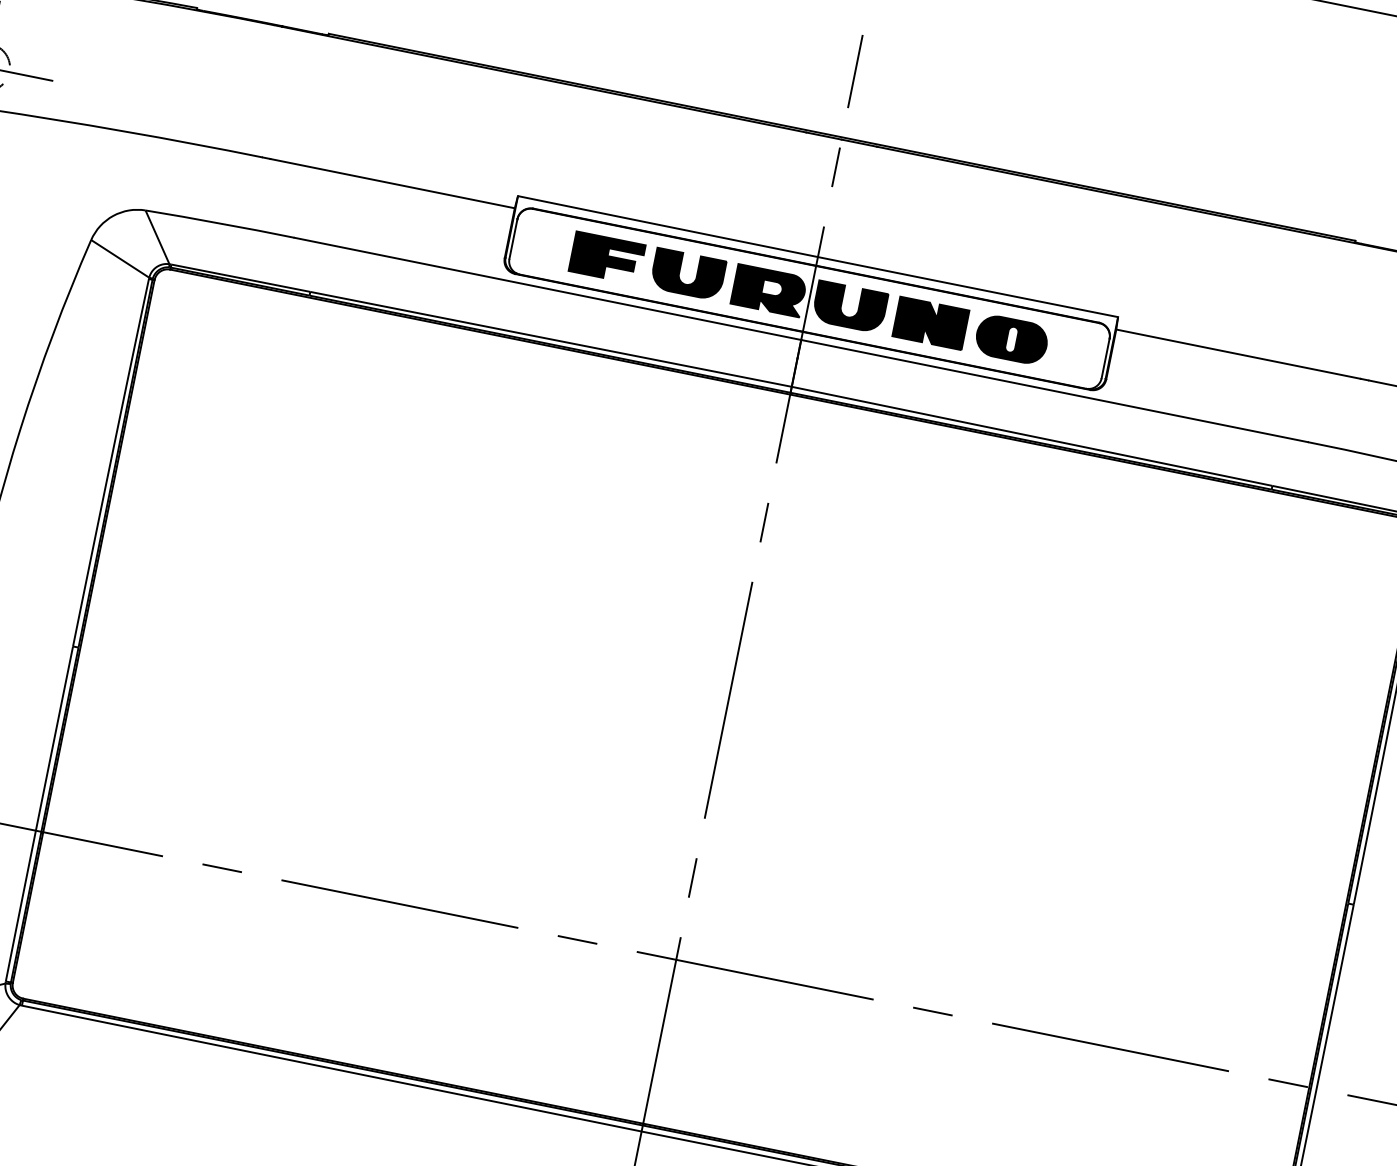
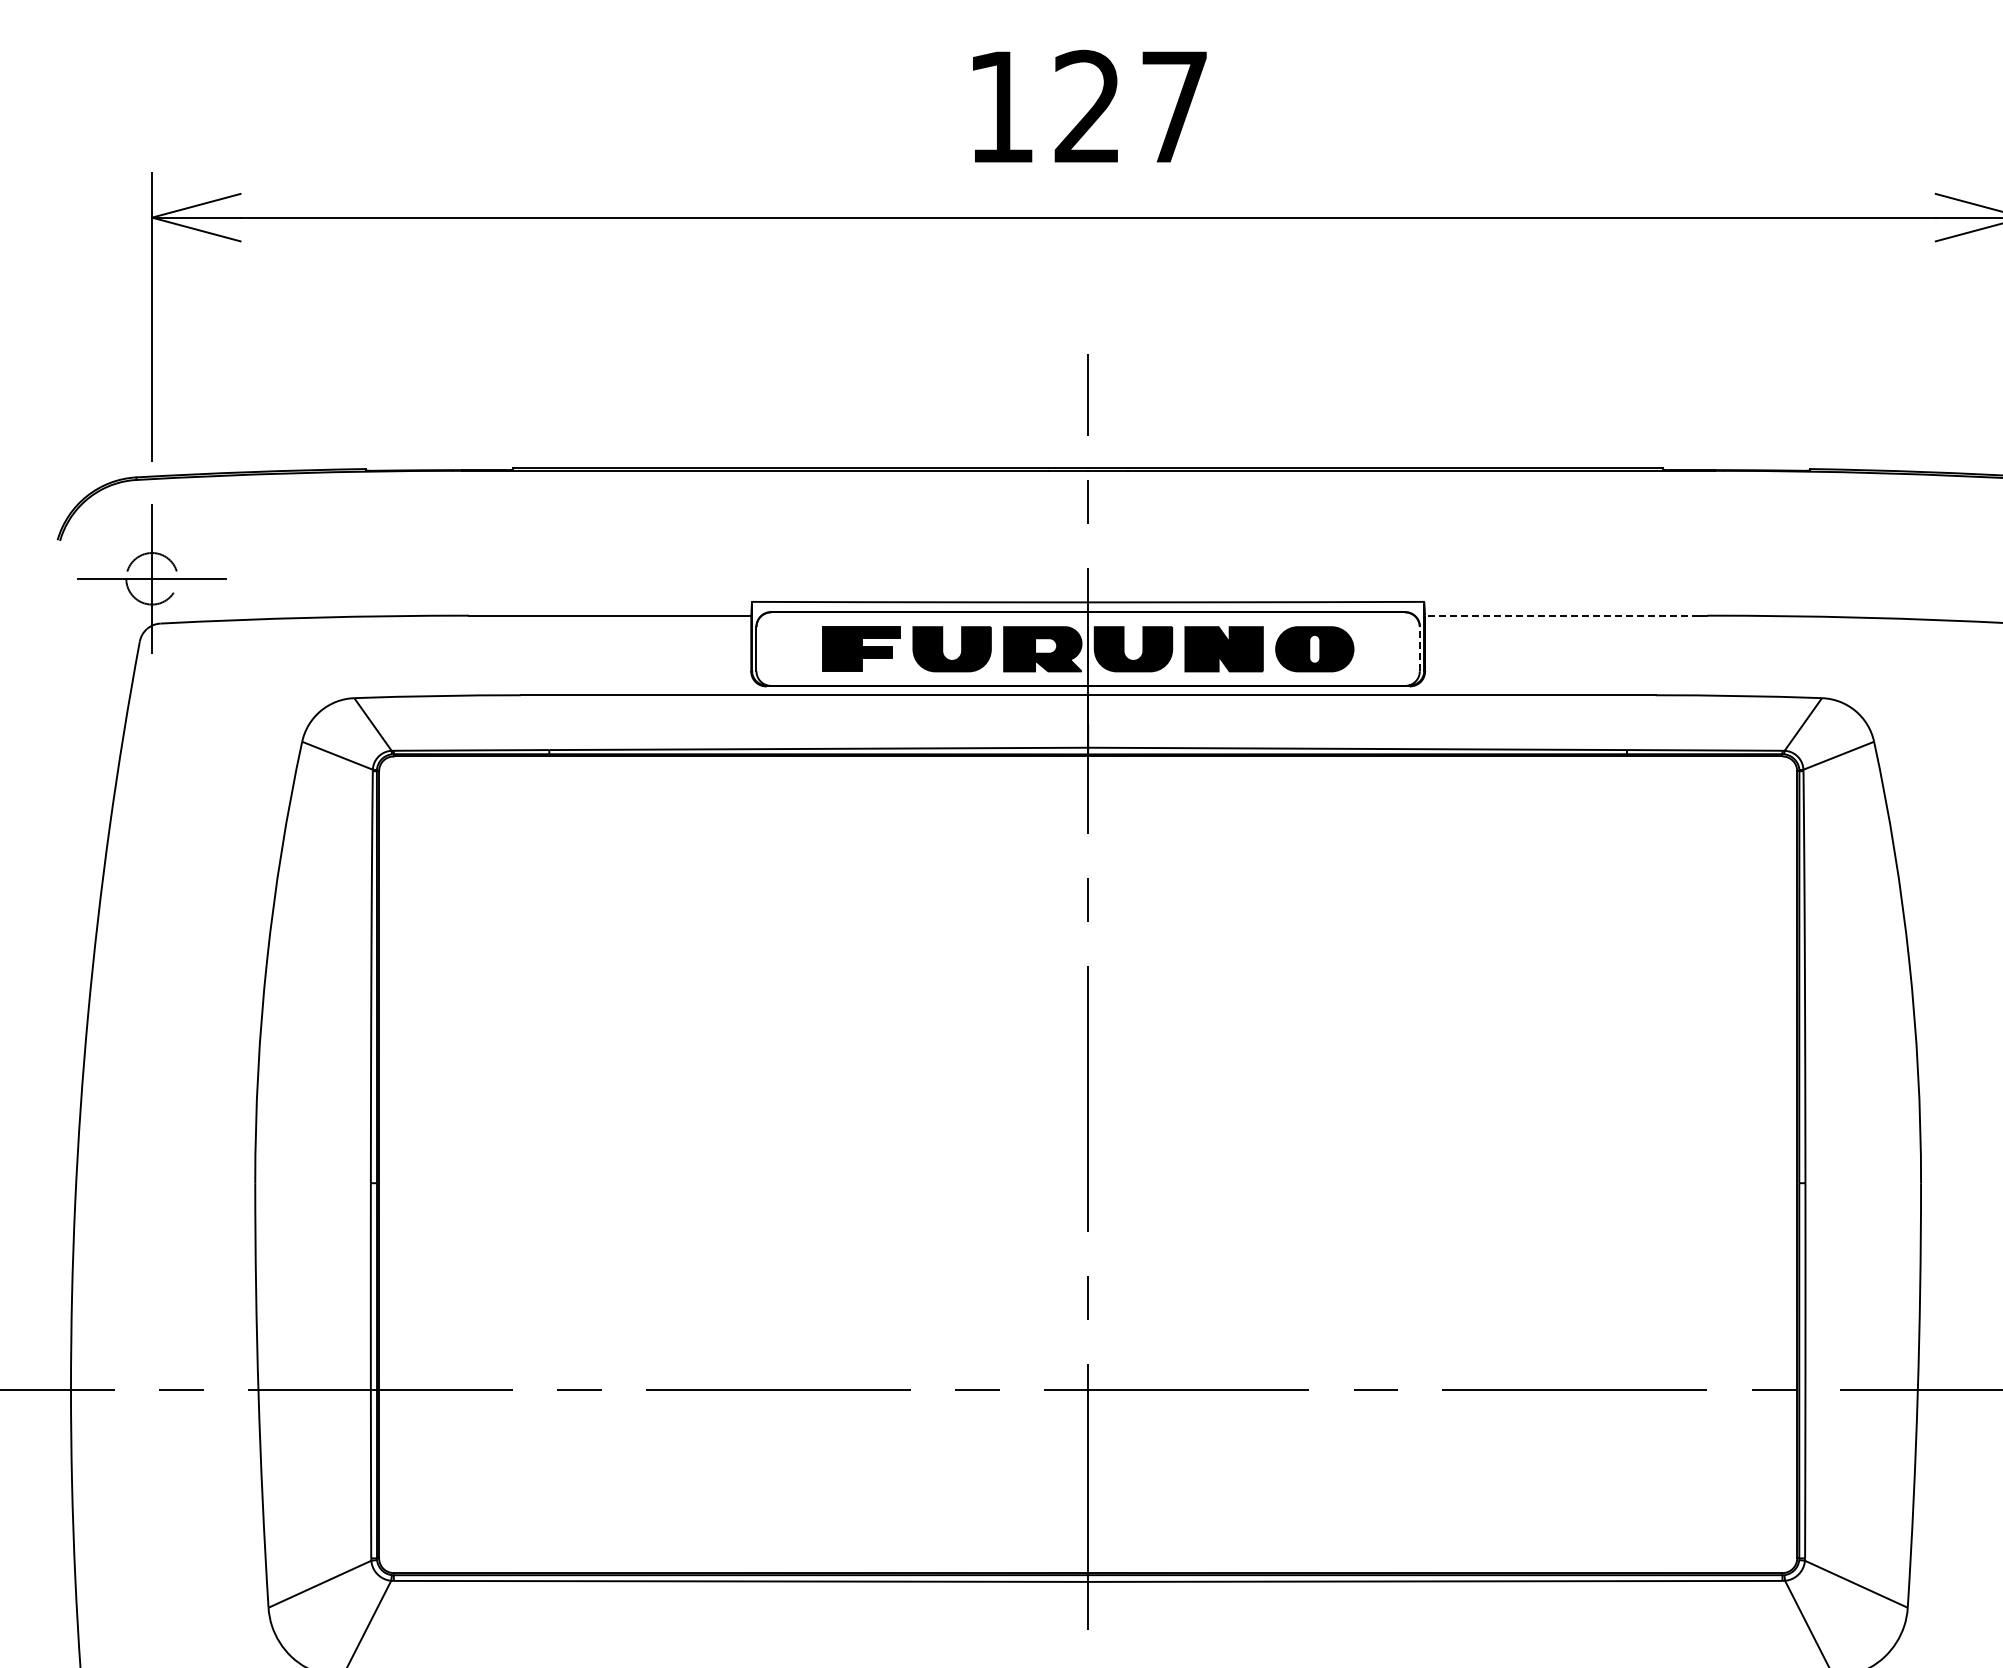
line: (1238, 353) -> (1561, 615), solid -> dashed
line: (1105, 357) -> (1419, 648), solid -> dashed

